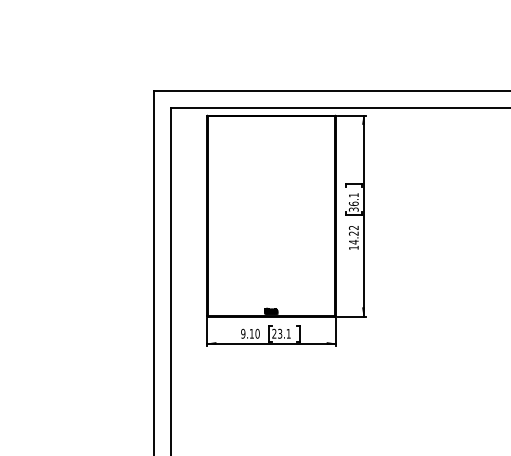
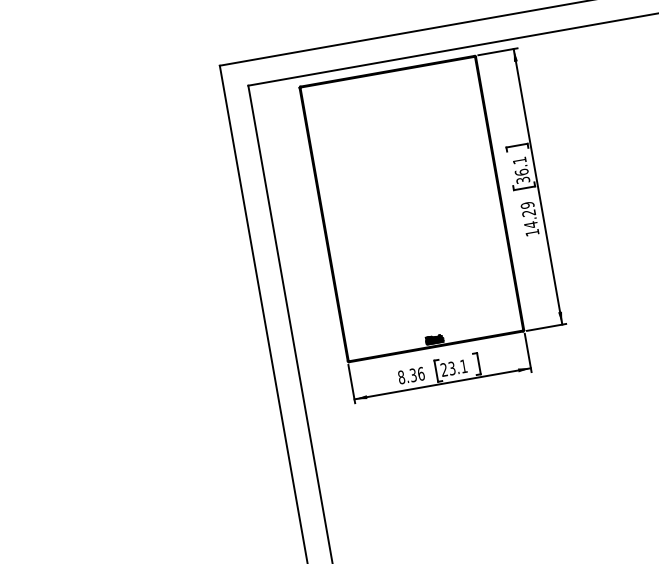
text: (353, 227) -> (527, 204), 14.22 -> 14.29
text: (250, 333) -> (411, 375), 9.10 -> 8.36

